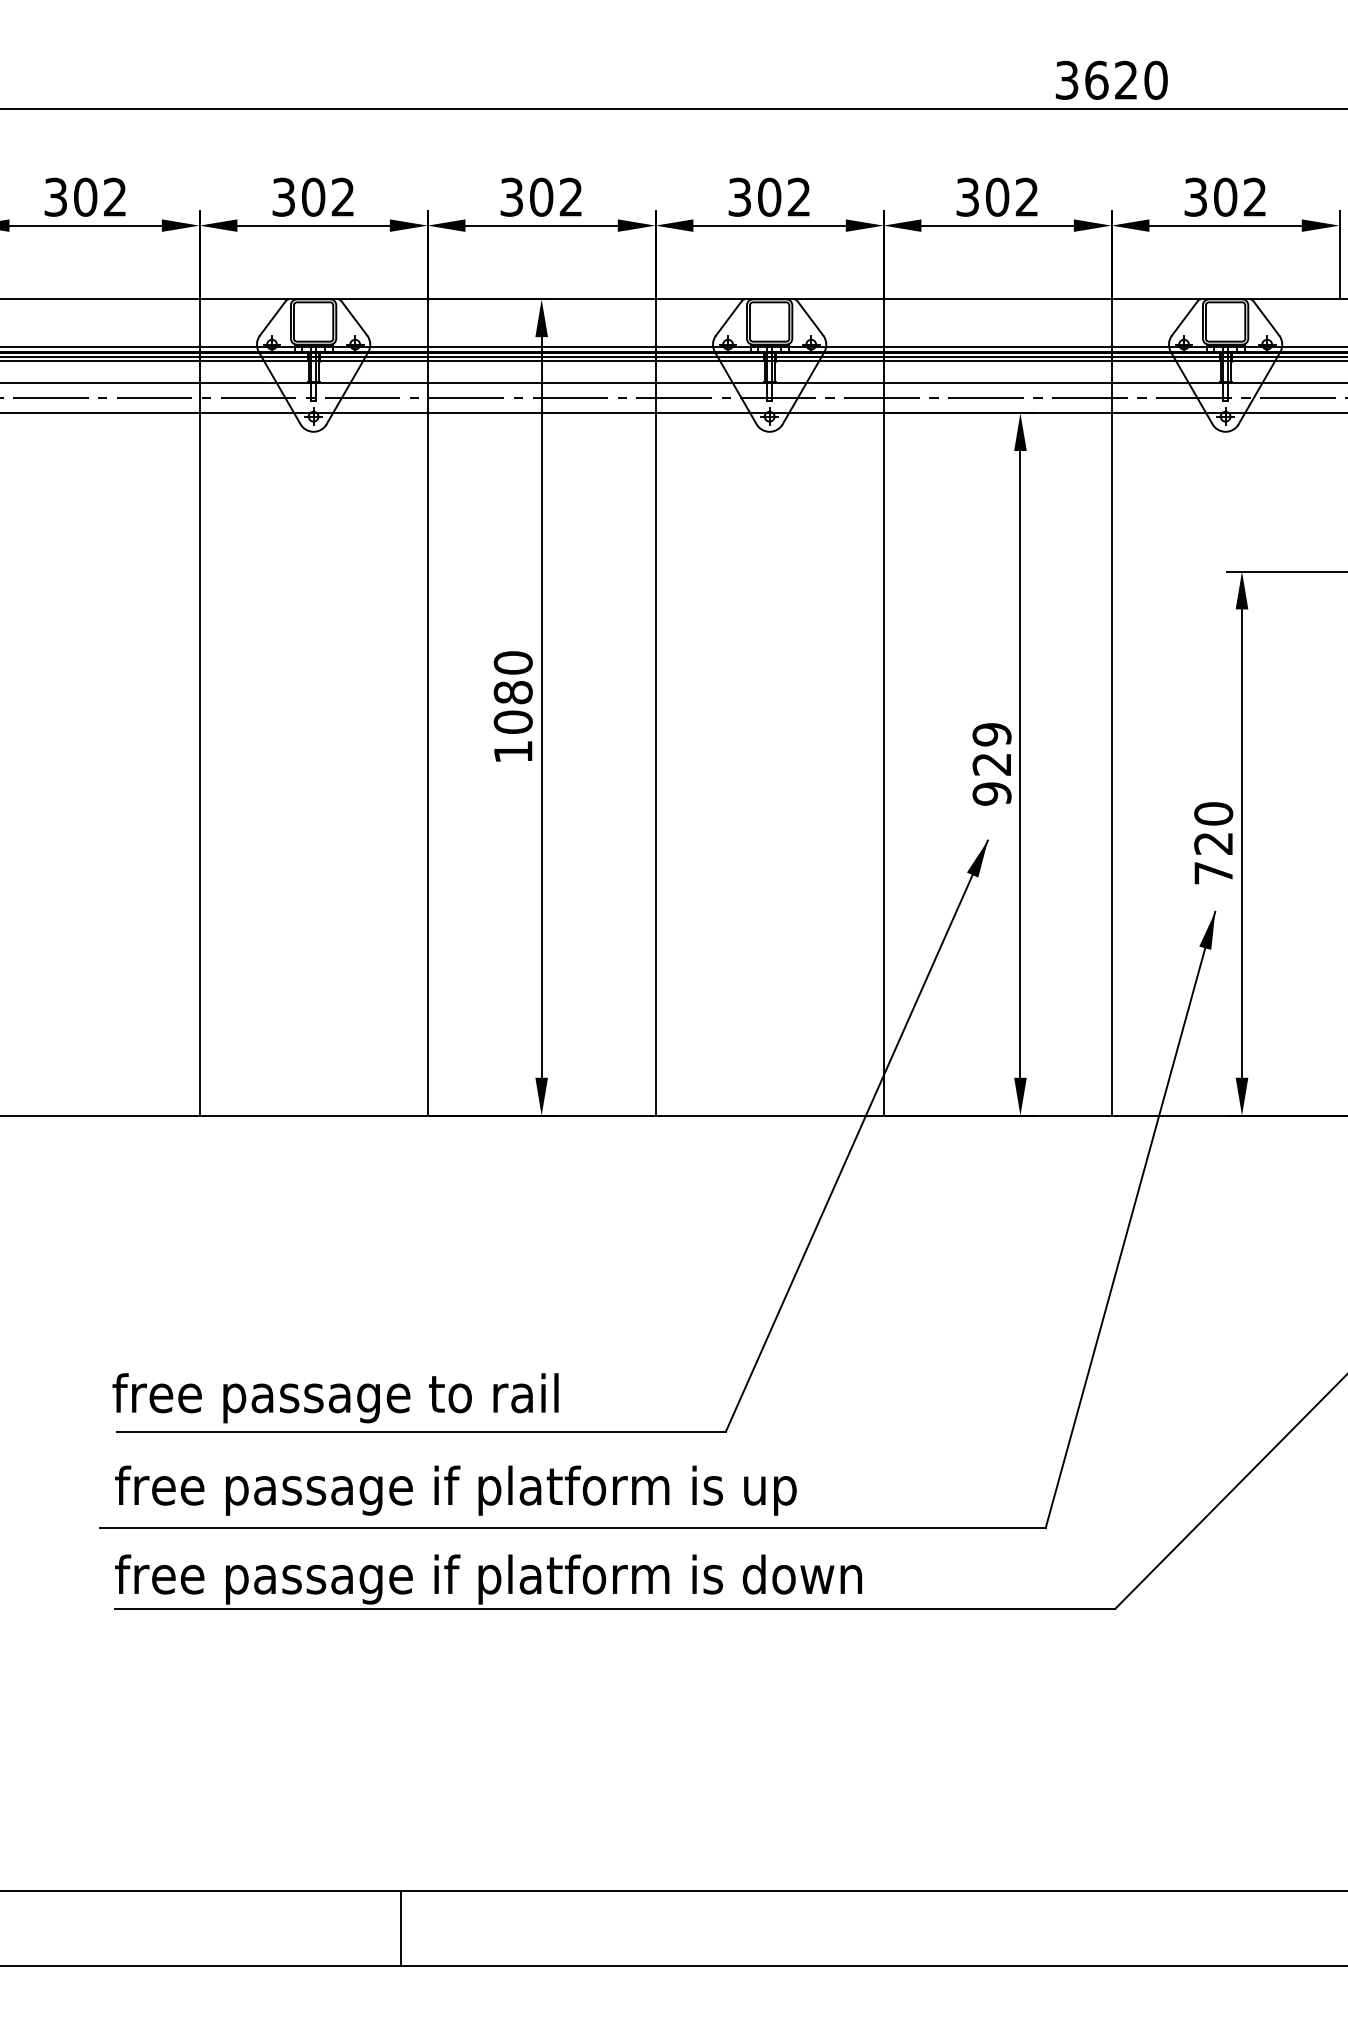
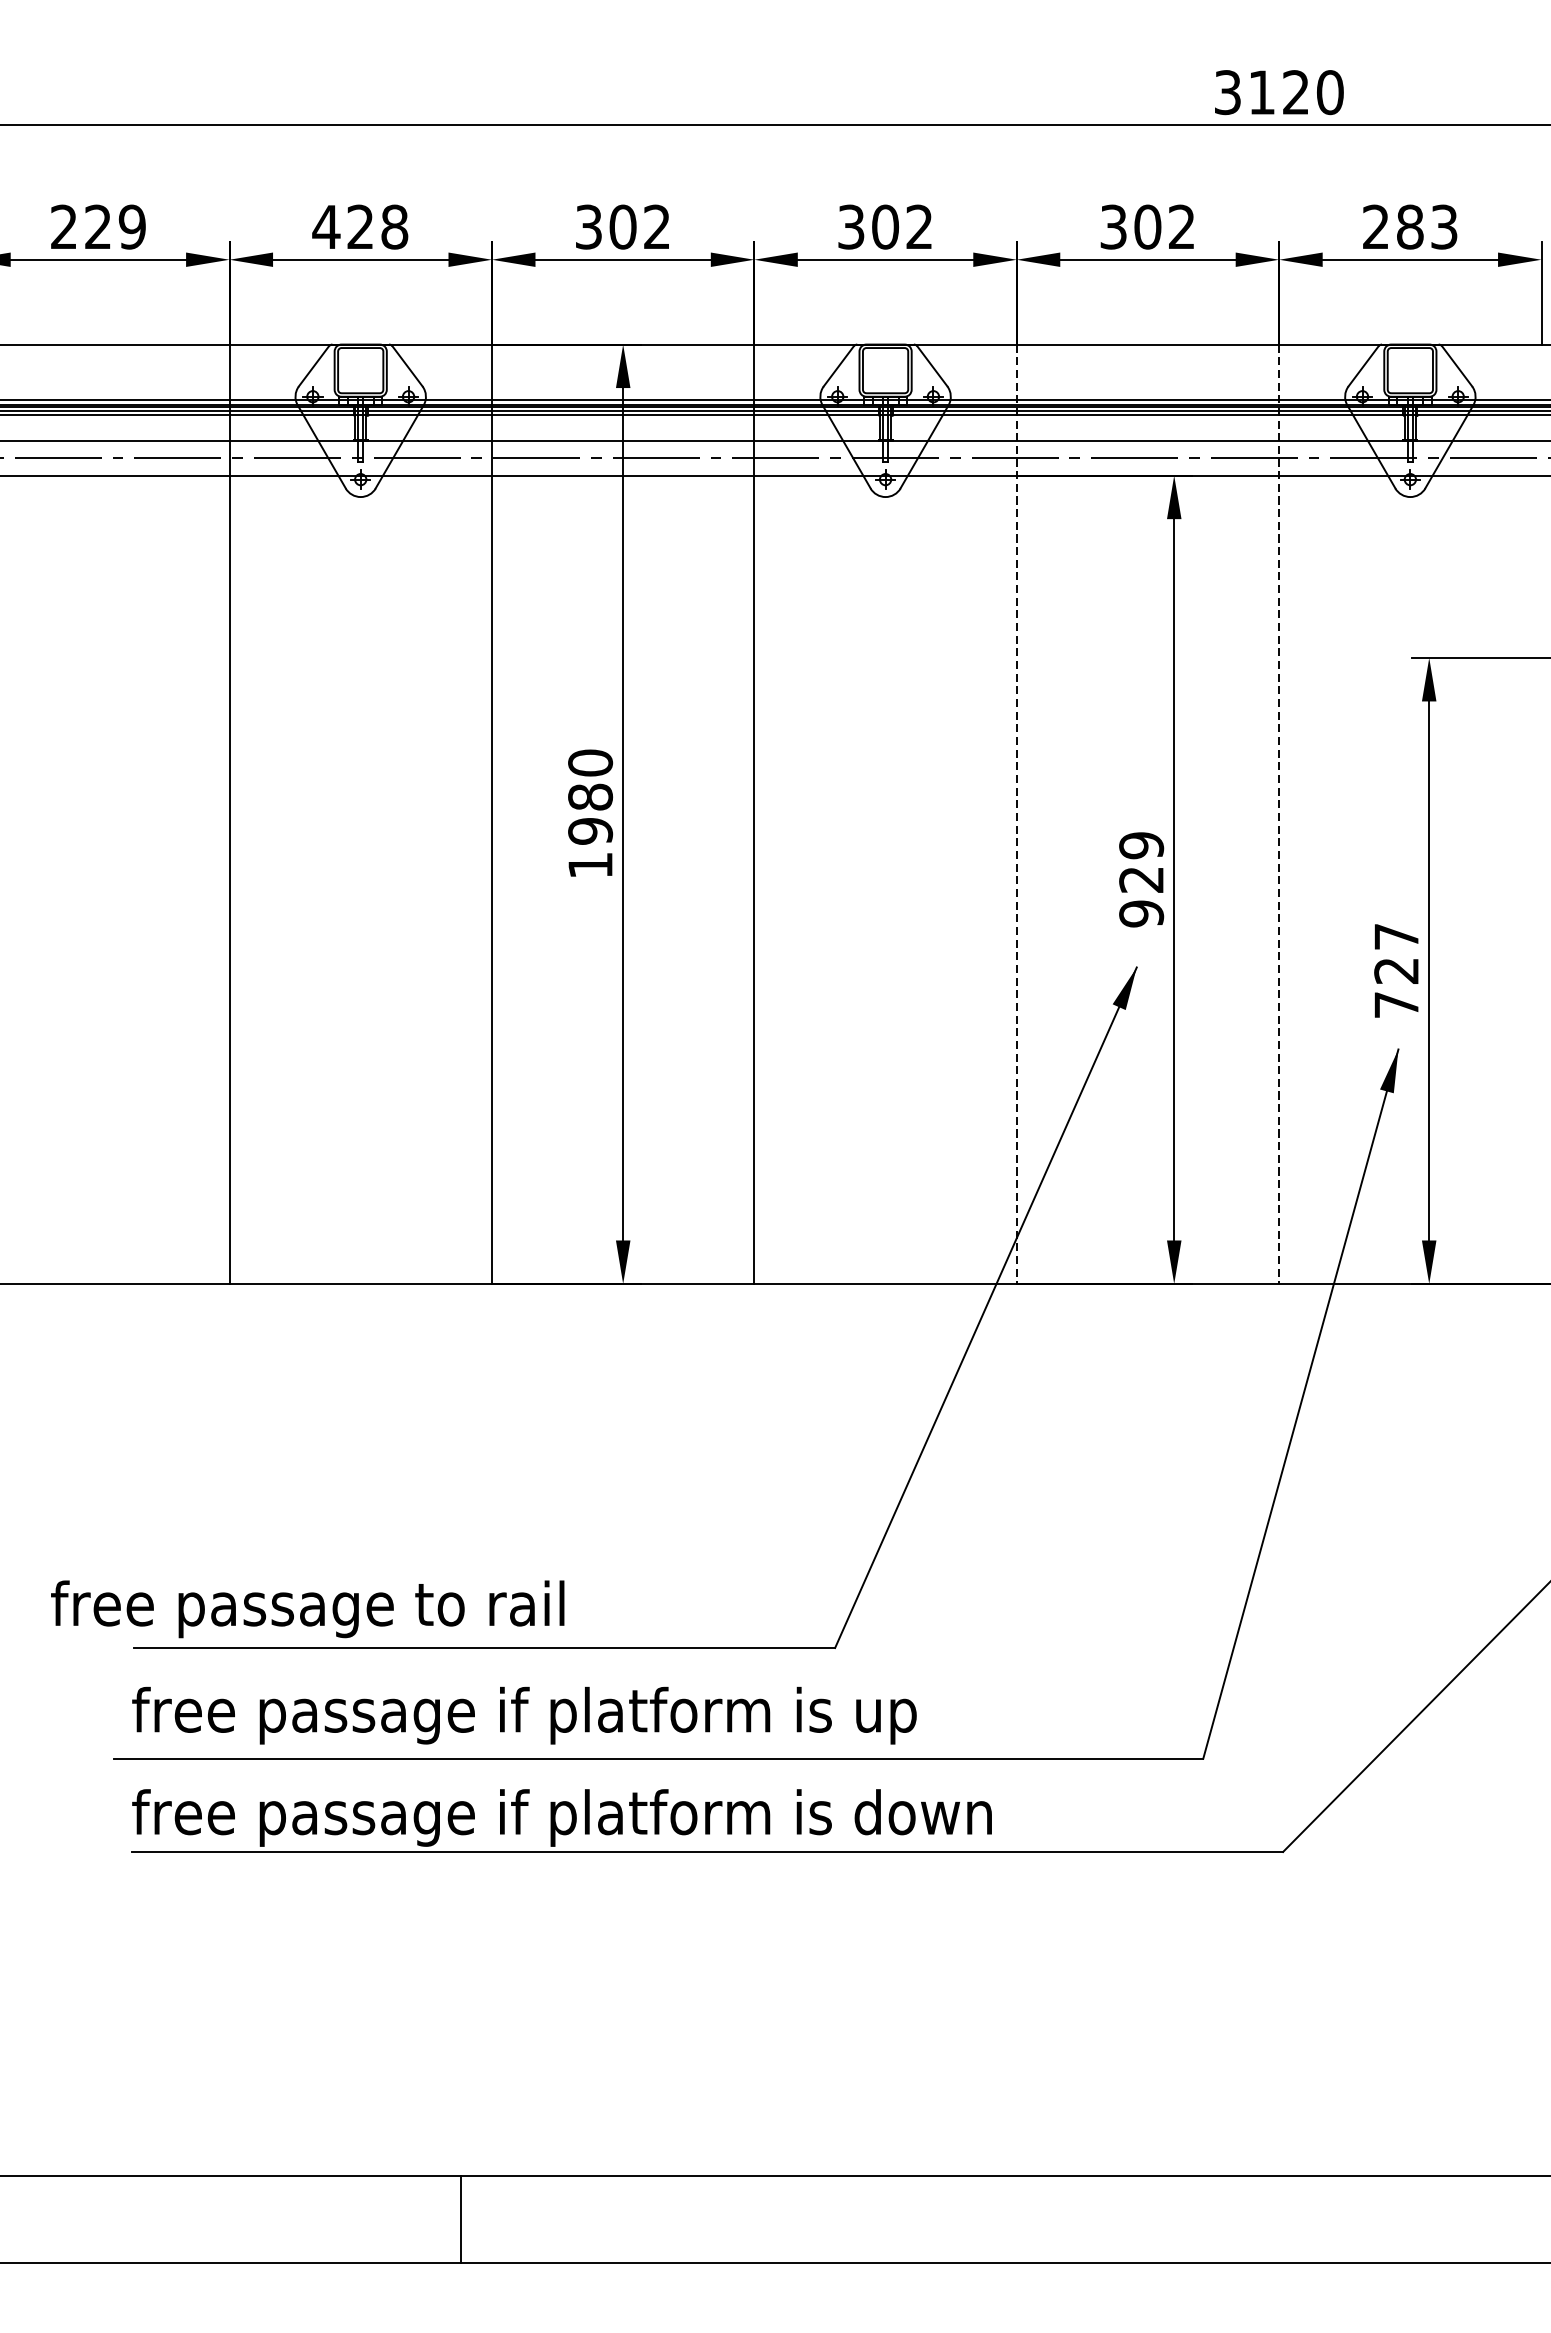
text: (1096, 79) -> (1261, 91), 3620 -> 3120
text: (85, 196) -> (98, 226), 302 -> 229
text: (312, 196) -> (359, 226), 302 -> 428
text: (1225, 197) -> (1410, 227), 302 -> 283
line: (883, 707) -> (1016, 814), solid -> dashed
line: (1111, 707) -> (1279, 814), solid -> dashed
text: (512, 722) -> (589, 831), 1080 -> 1980
text: (1213, 813) -> (1396, 936), 720 -> 727
text: (335, 1398) -> (307, 1609), moved

